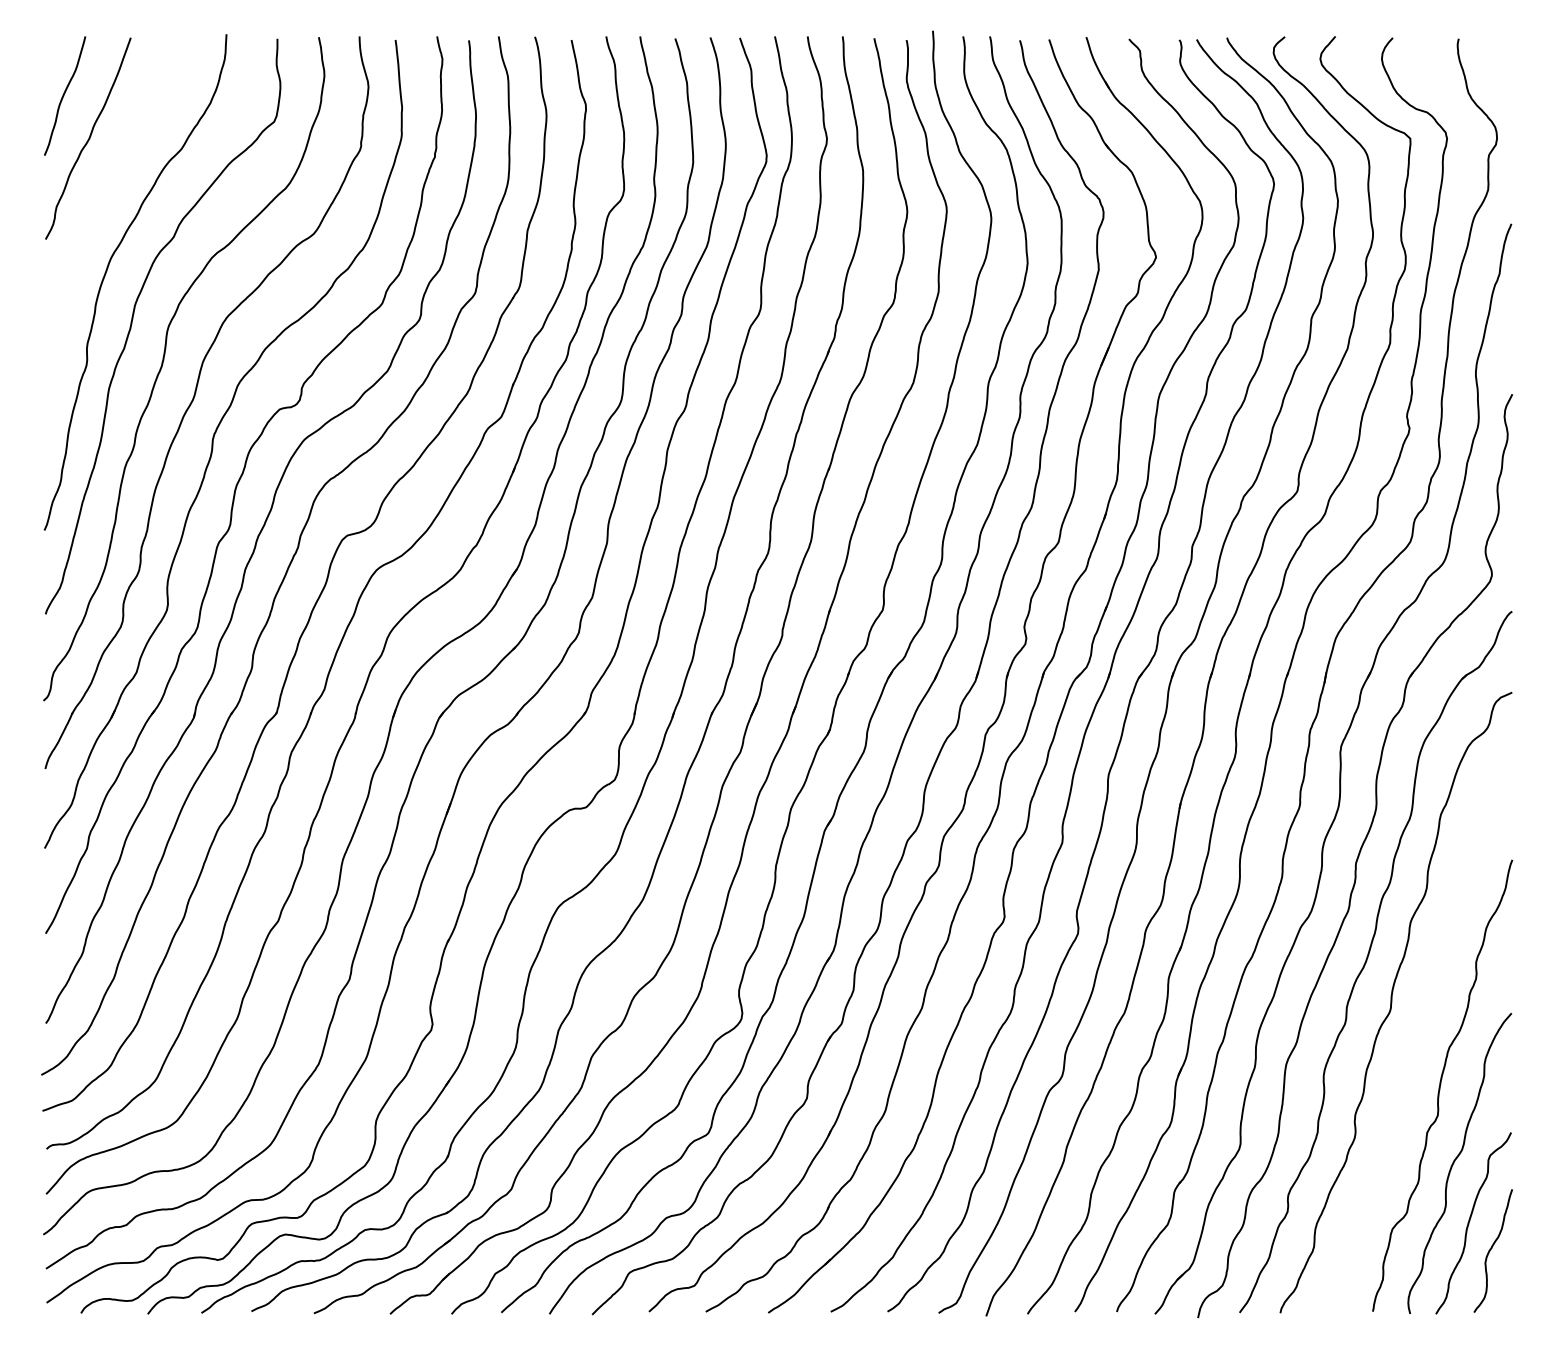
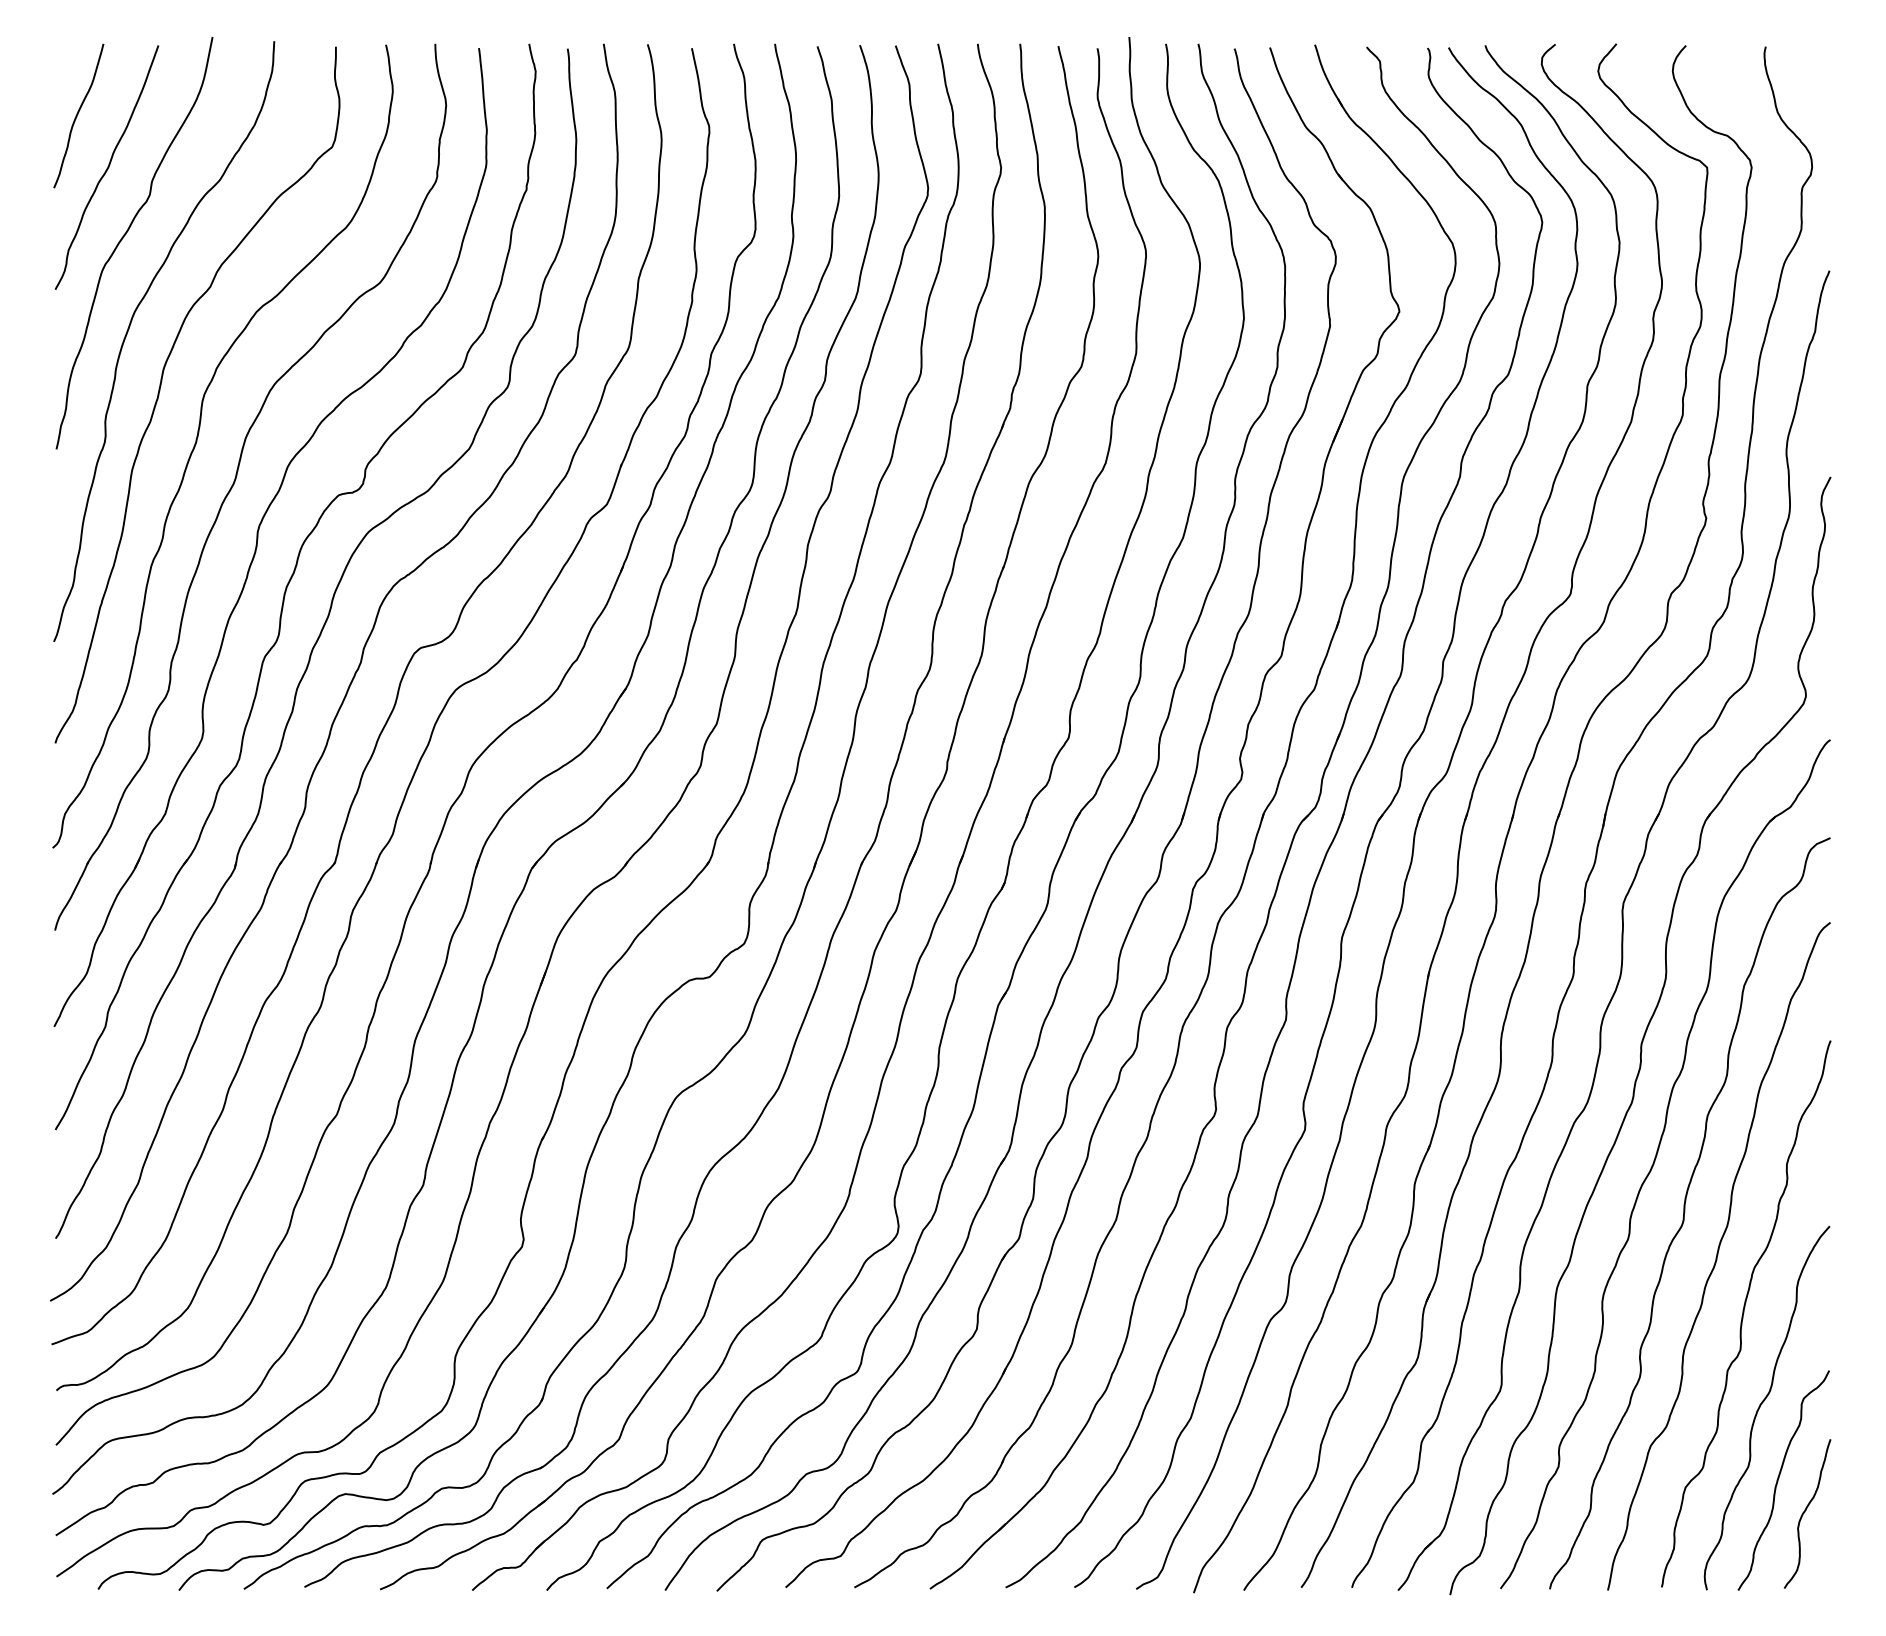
curve: (103, 195) -> (125, 236), added
curve: (1419, 1037) -> (1718, 1255), added

